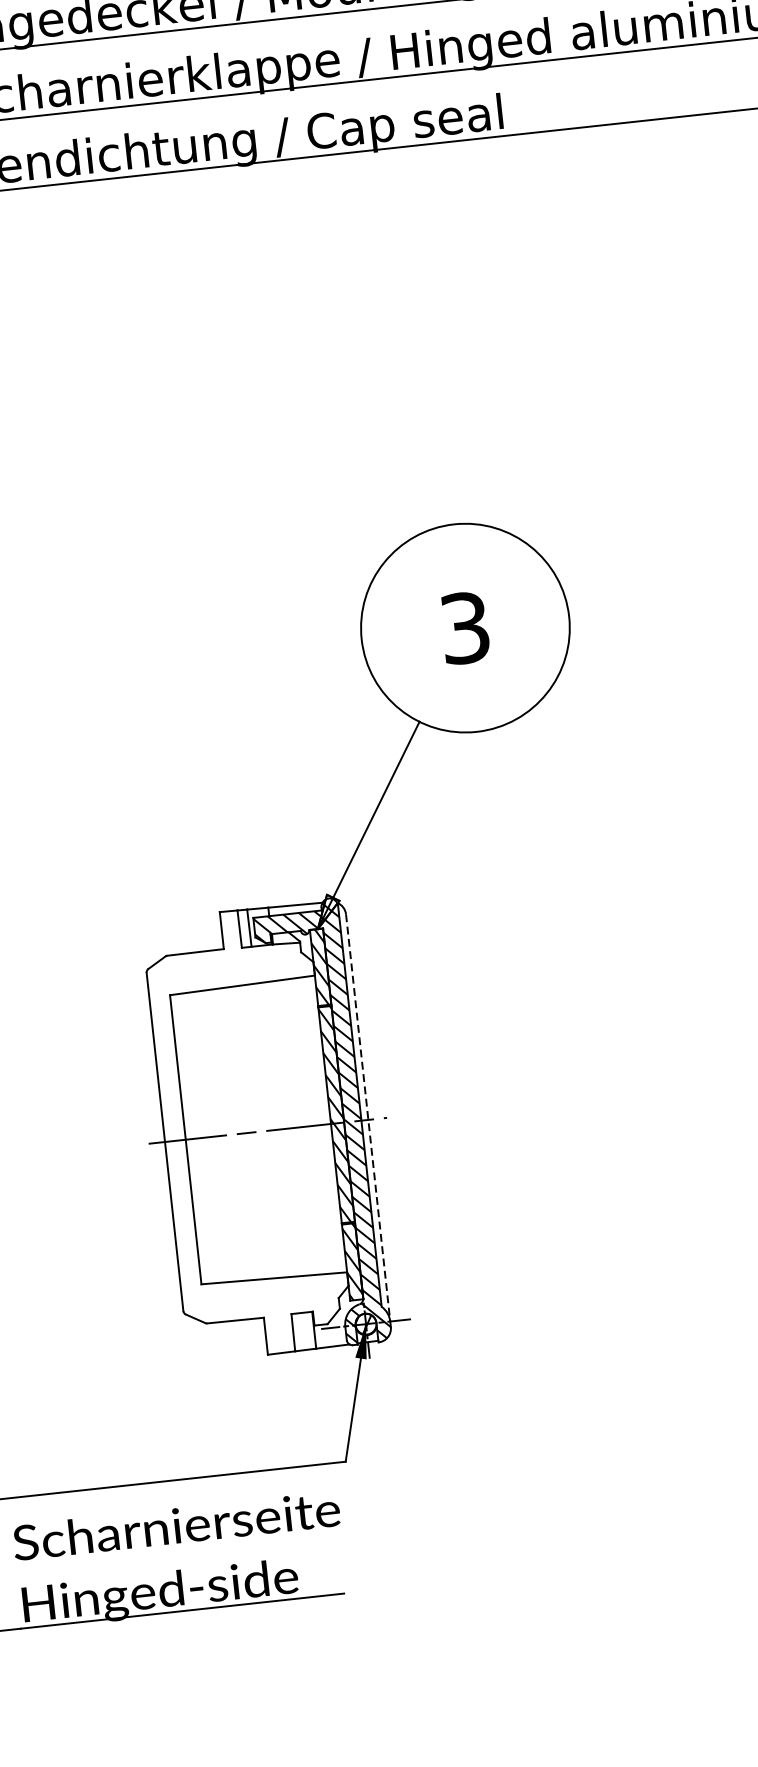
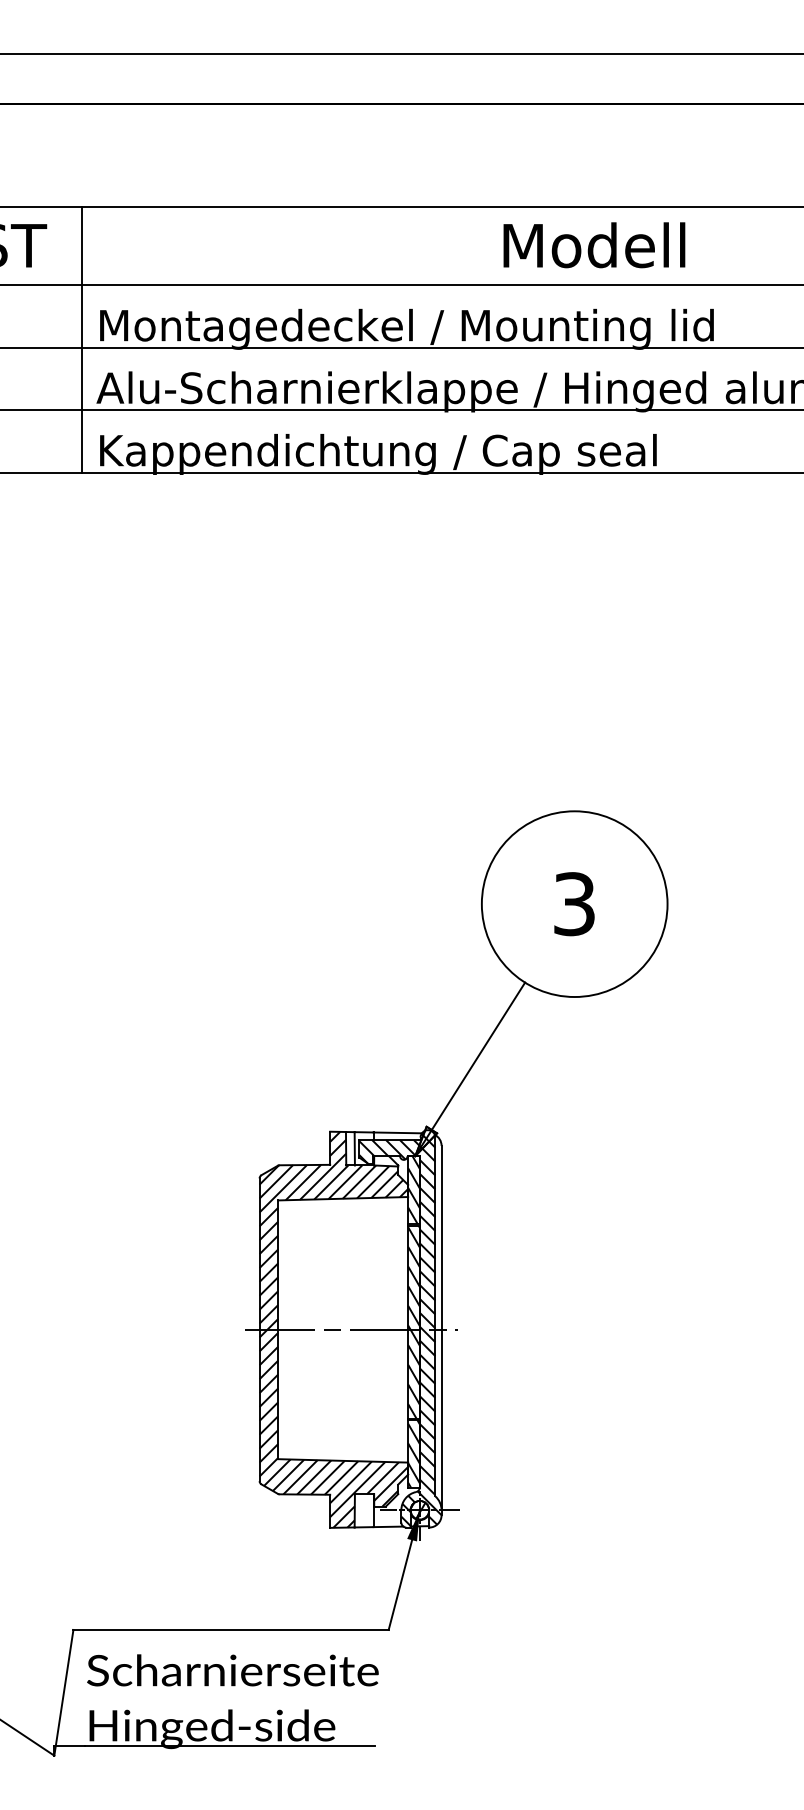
line: (368, 1118) -> (441, 1328), dashed -> solid
hatch: (247, 1132) -> (333, 1329), added

